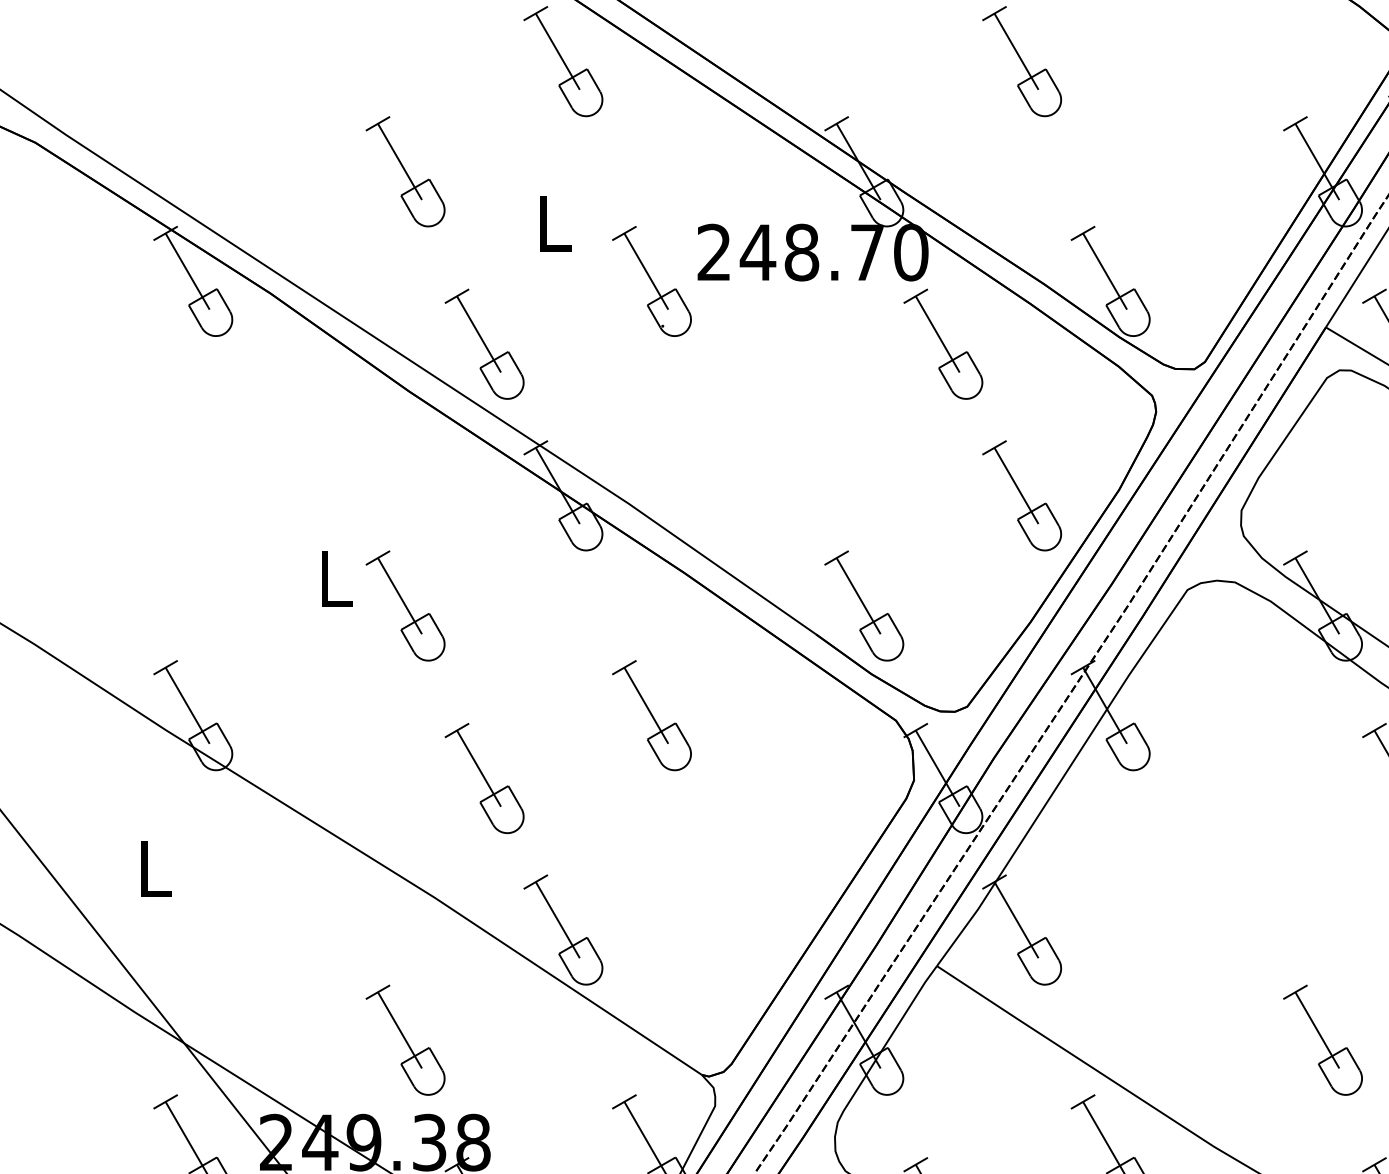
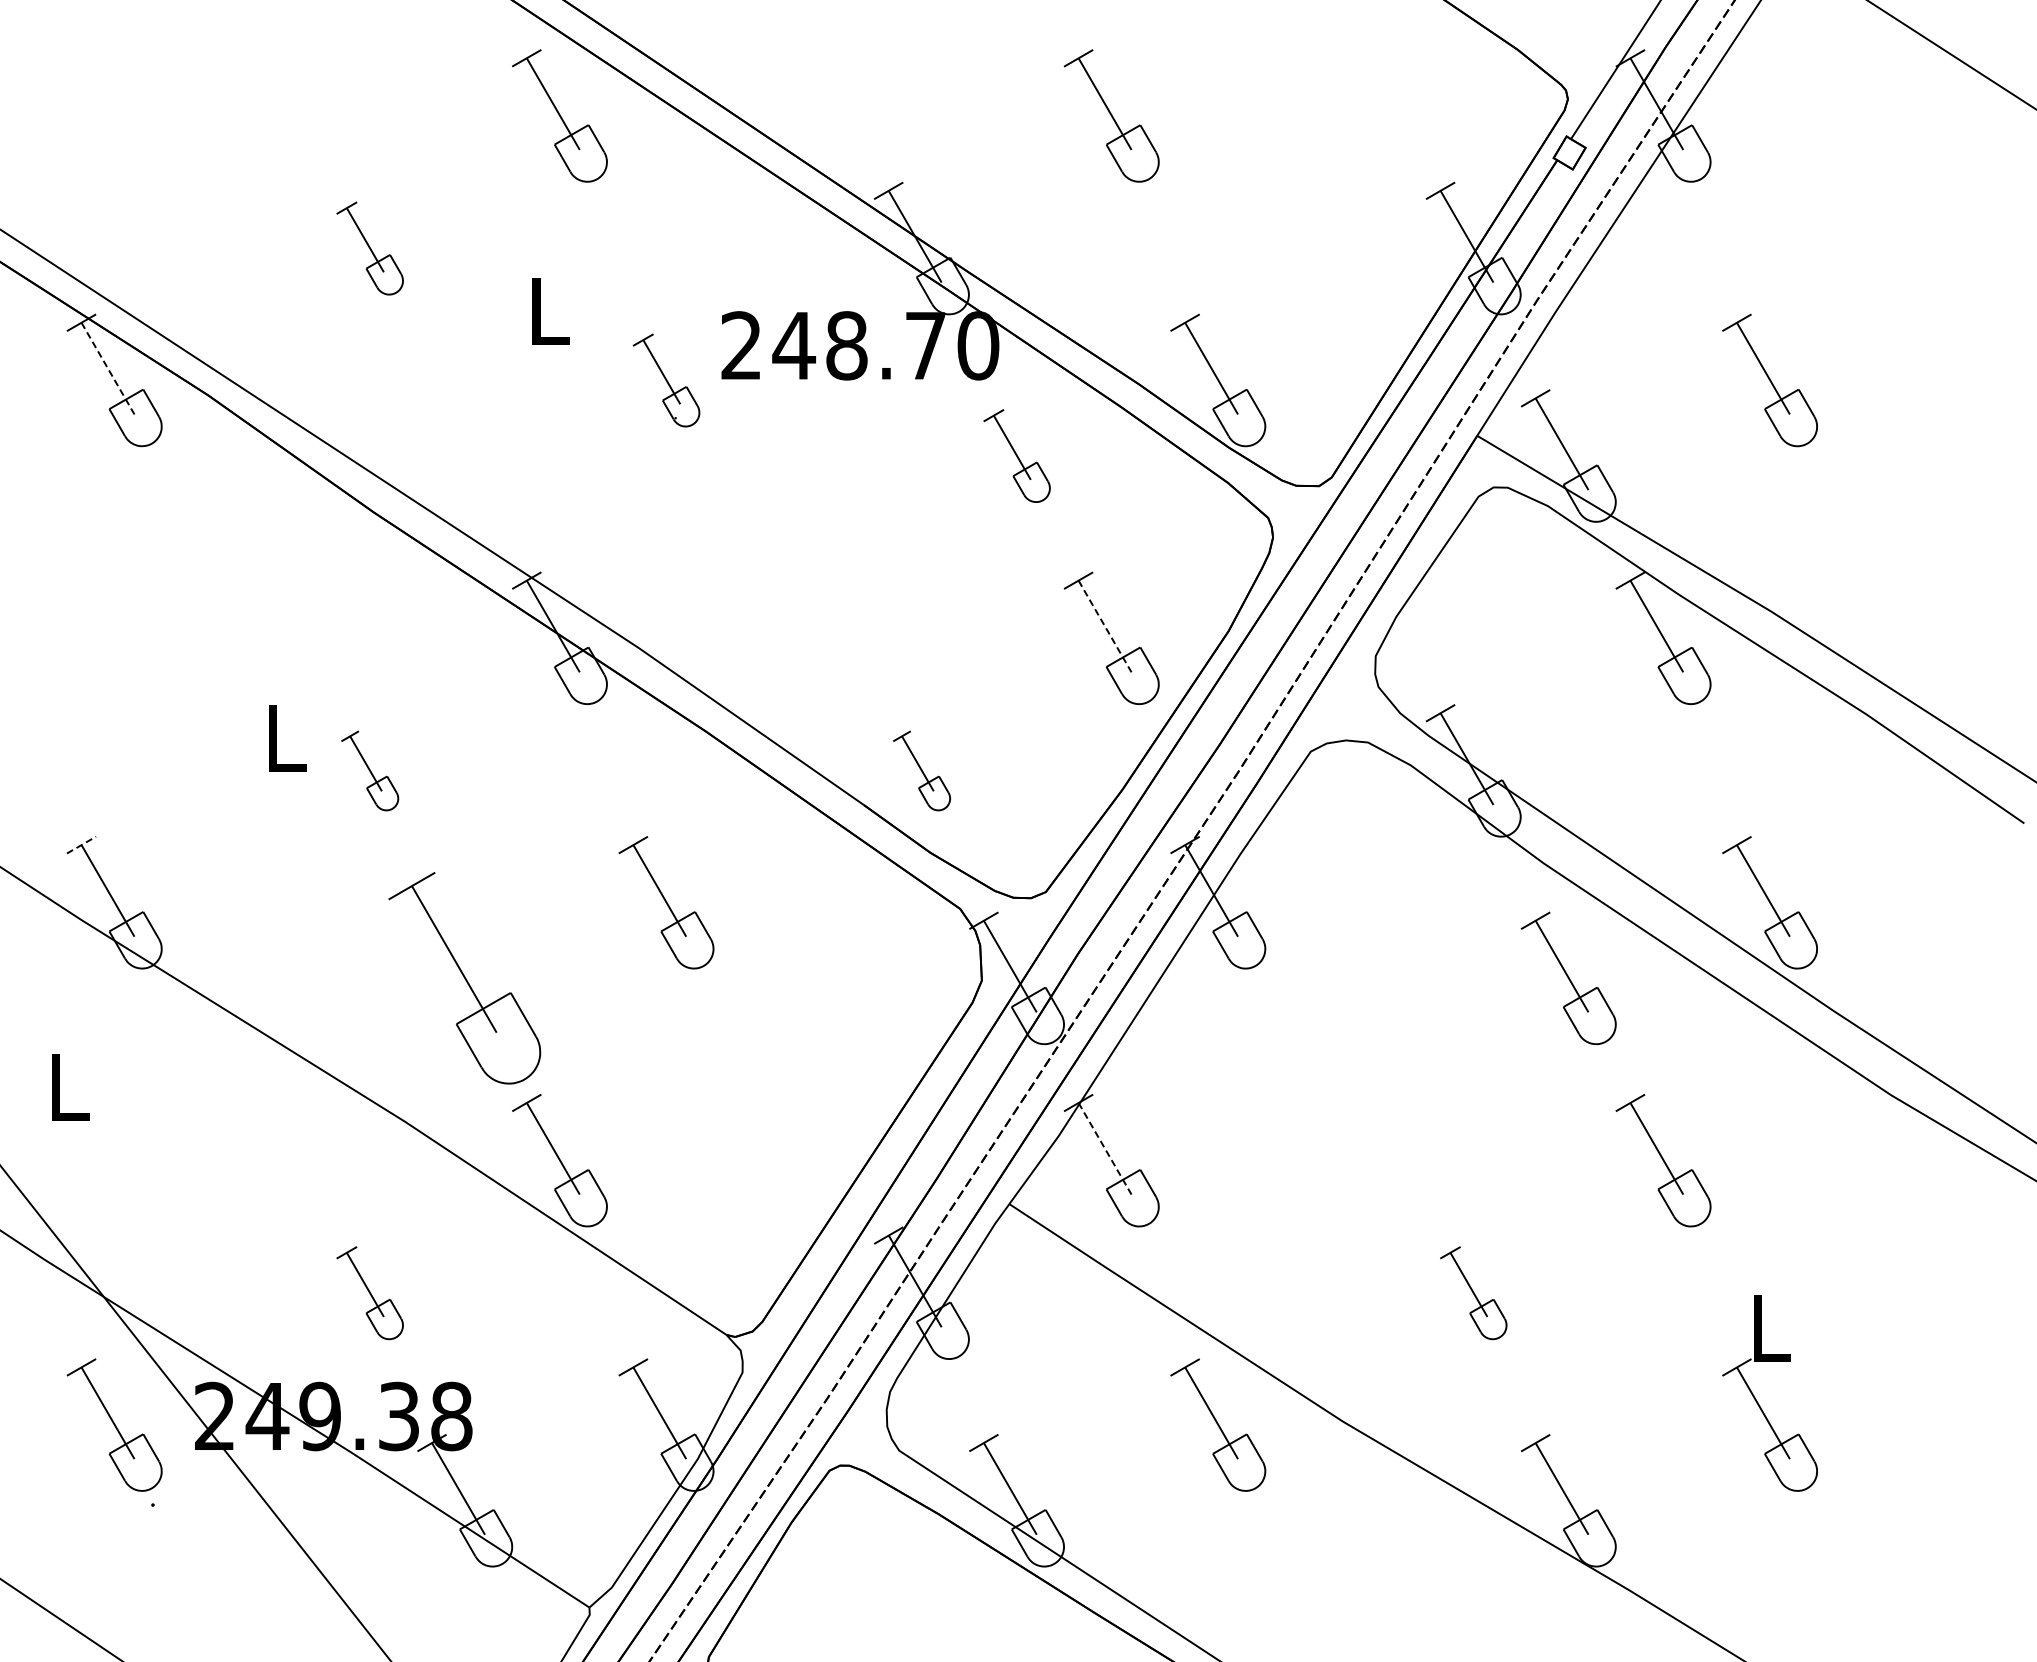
part: (405, 171) -> (369, 248), size x0.7
line: (188, 271) -> (108, 368), solid -> dashed
part: (651, 281) -> (666, 380), size x0.7
part: (484, 343) -> (465, 455), removed
part: (942, 343) -> (1016, 455), size x0.7
line: (1016, 485) -> (1105, 626), solid -> dashed
part: (405, 605) -> (369, 770), size x0.6
part: (863, 605) -> (921, 770), size x0.6
line: (165, 667) -> (81, 845), solid -> dashed
part: (484, 778) -> (465, 978), size x1.6
line: (1016, 919) -> (1105, 1148), solid -> dashed
part: (405, 1039) -> (369, 1292), size x0.7
part: (1322, 1039) -> (1473, 1292), size x0.7

